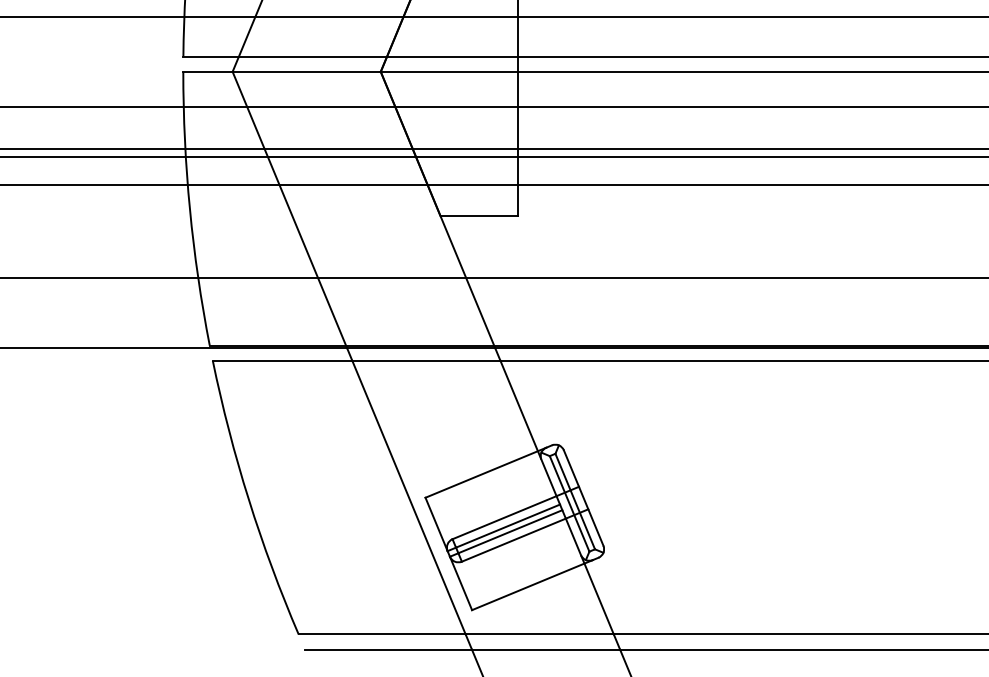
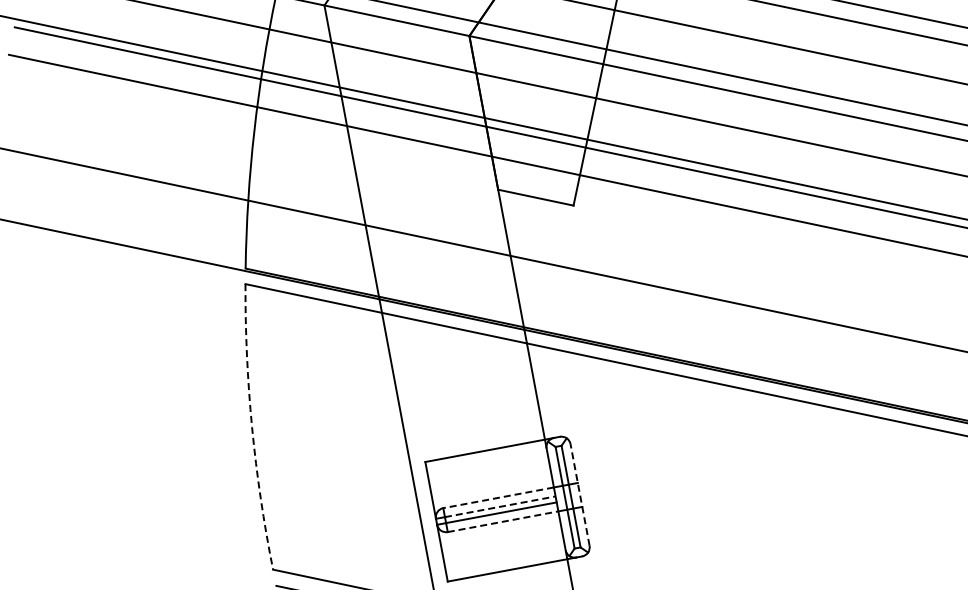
line: (583, 498) -> (579, 495), solid -> dashed
arc: (248, 499) -> (251, 427), solid -> dashed
line: (504, 517) -> (498, 497), solid -> dashed
line: (508, 525) -> (500, 506), solid -> dashed
line: (514, 539) -> (503, 521), solid -> dashed

